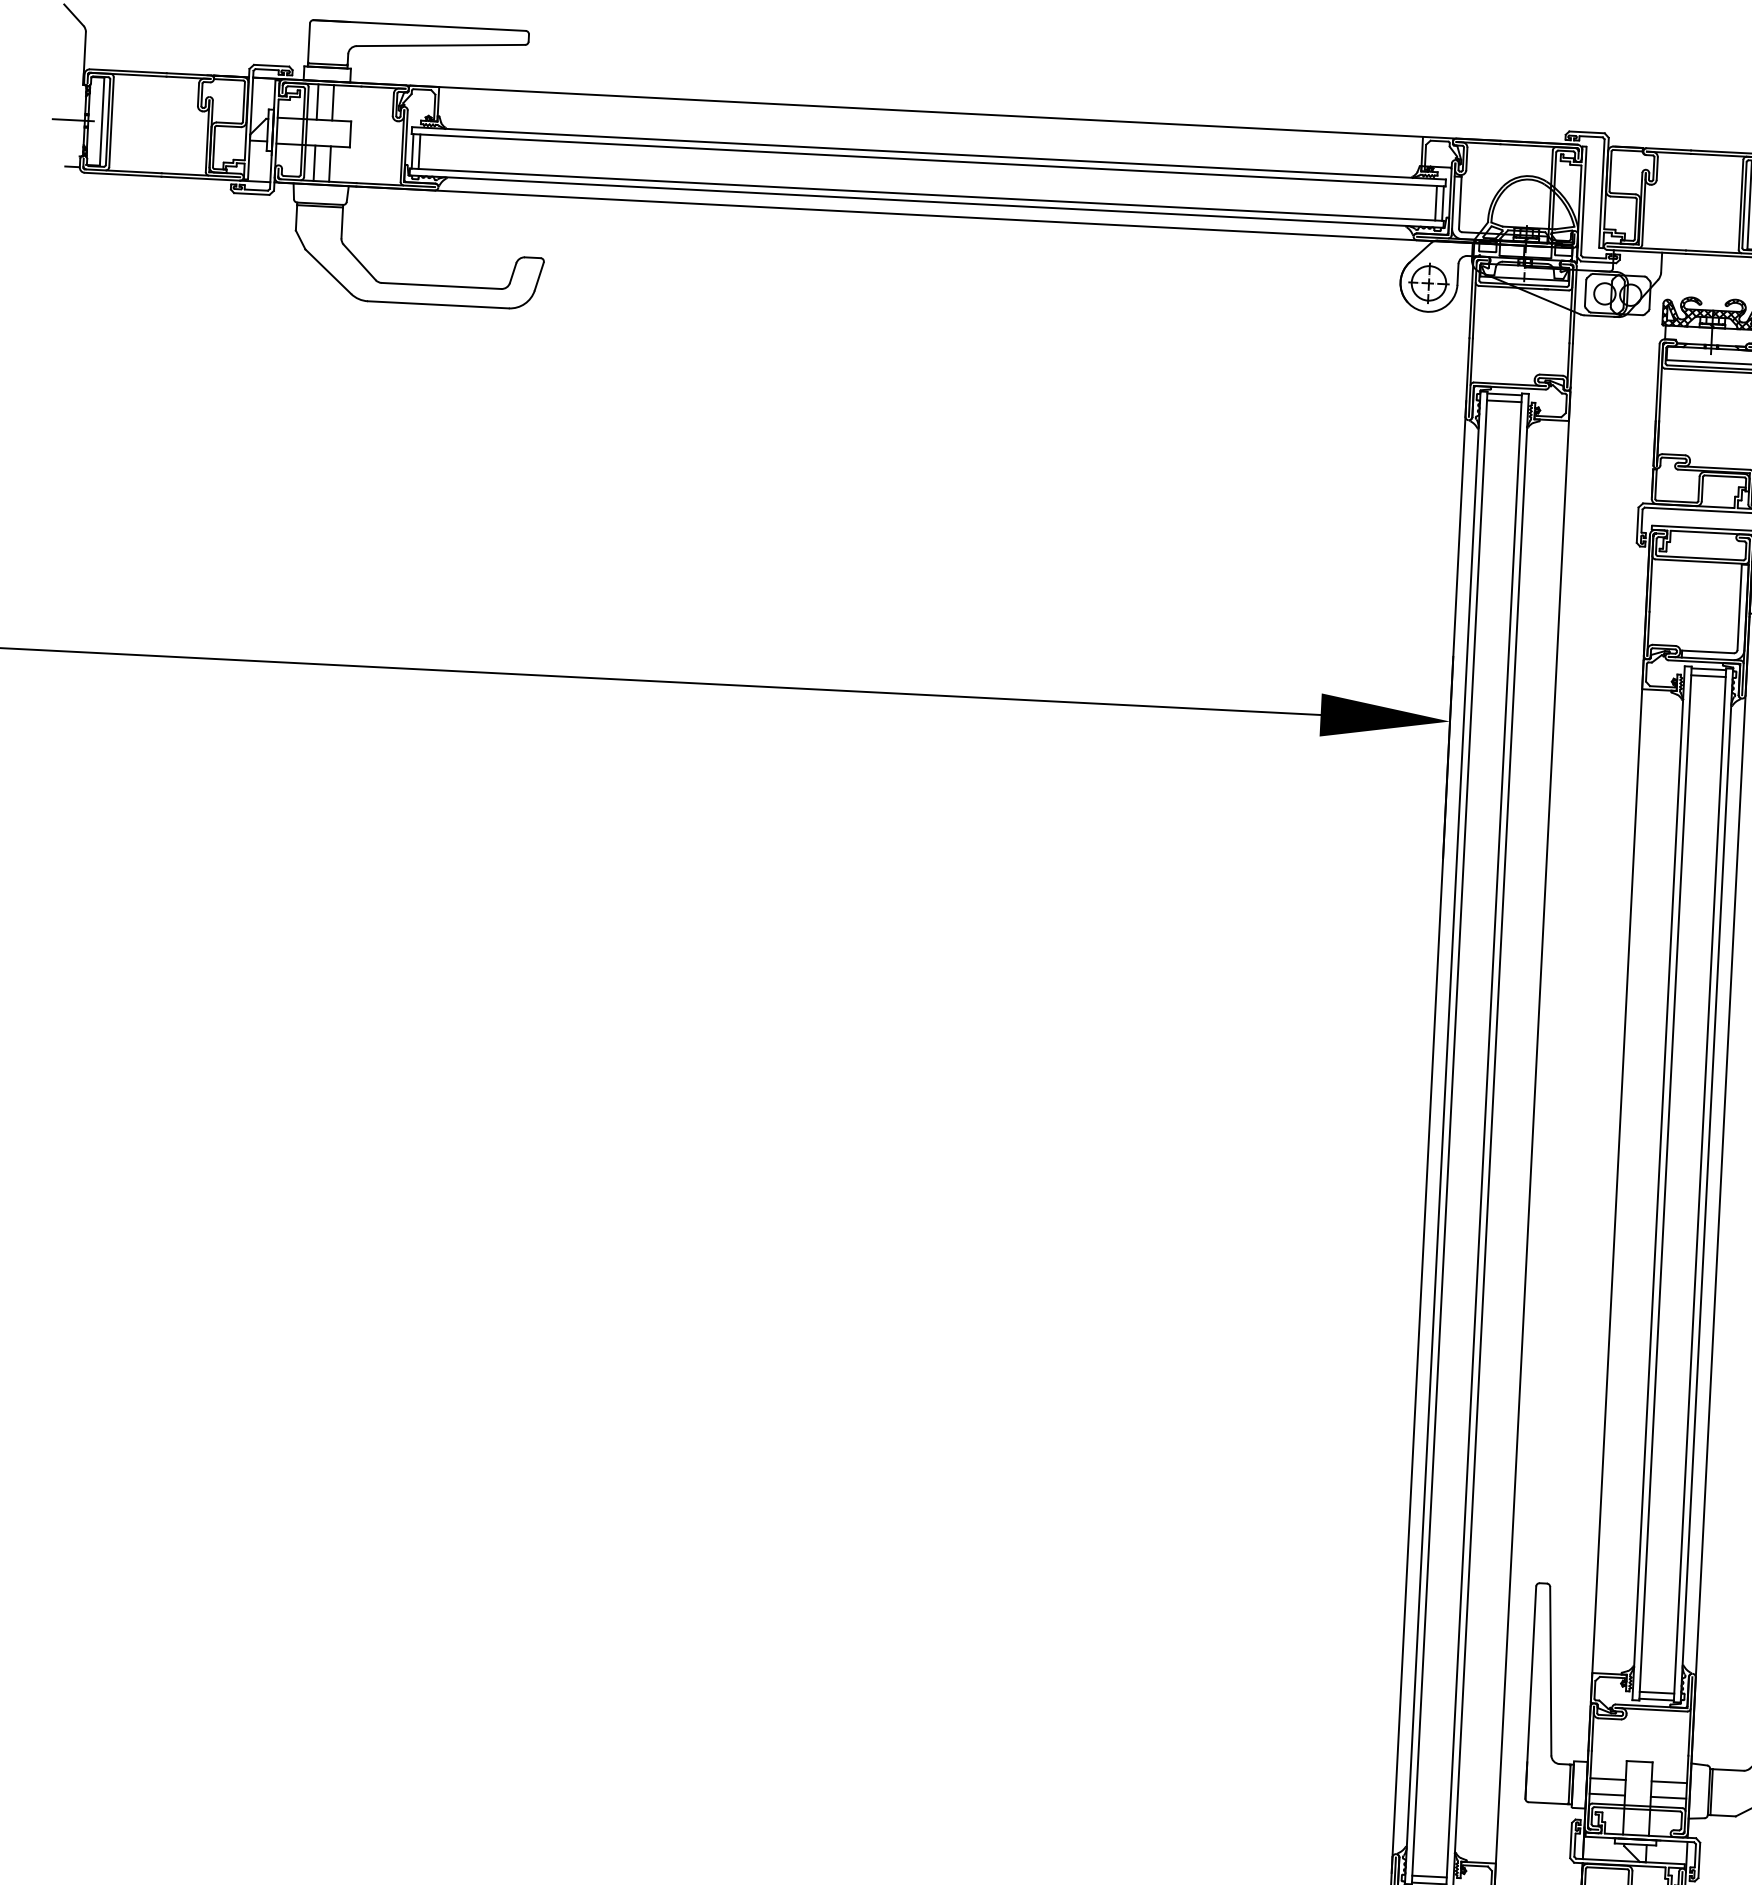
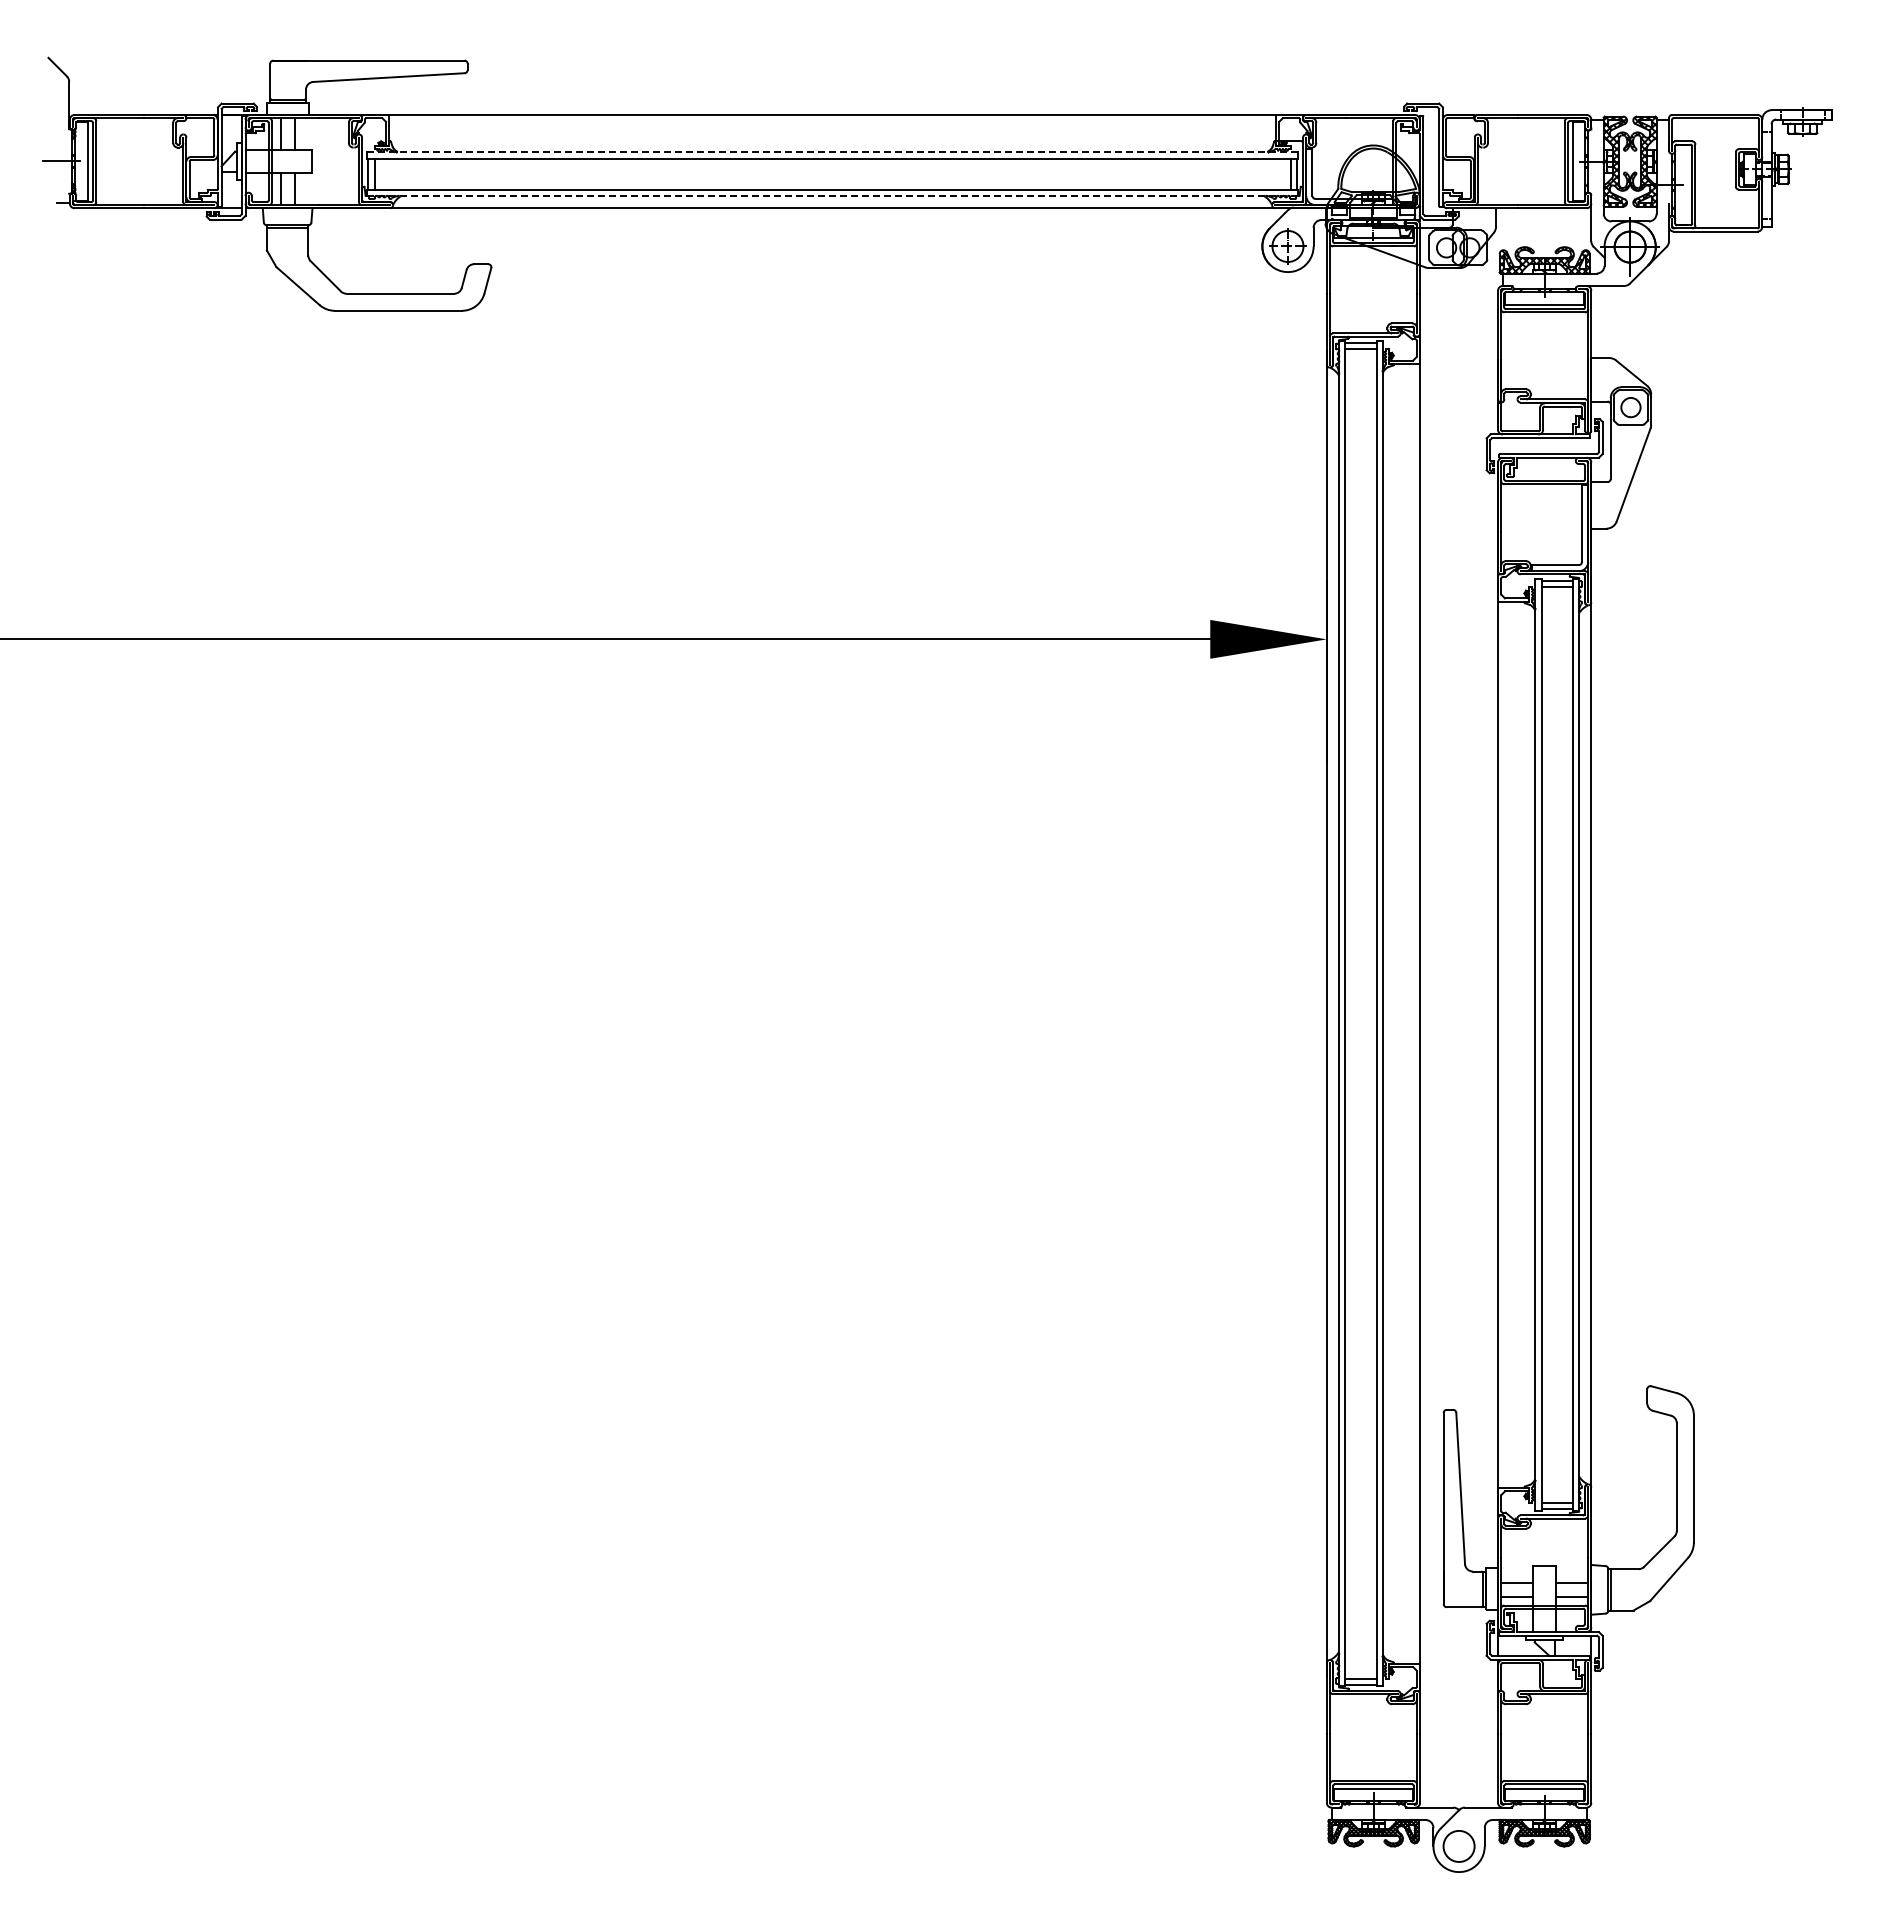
line: (928, 153) -> (832, 152), solid -> dashed
line: (926, 201) -> (832, 195), solid -> dashed

